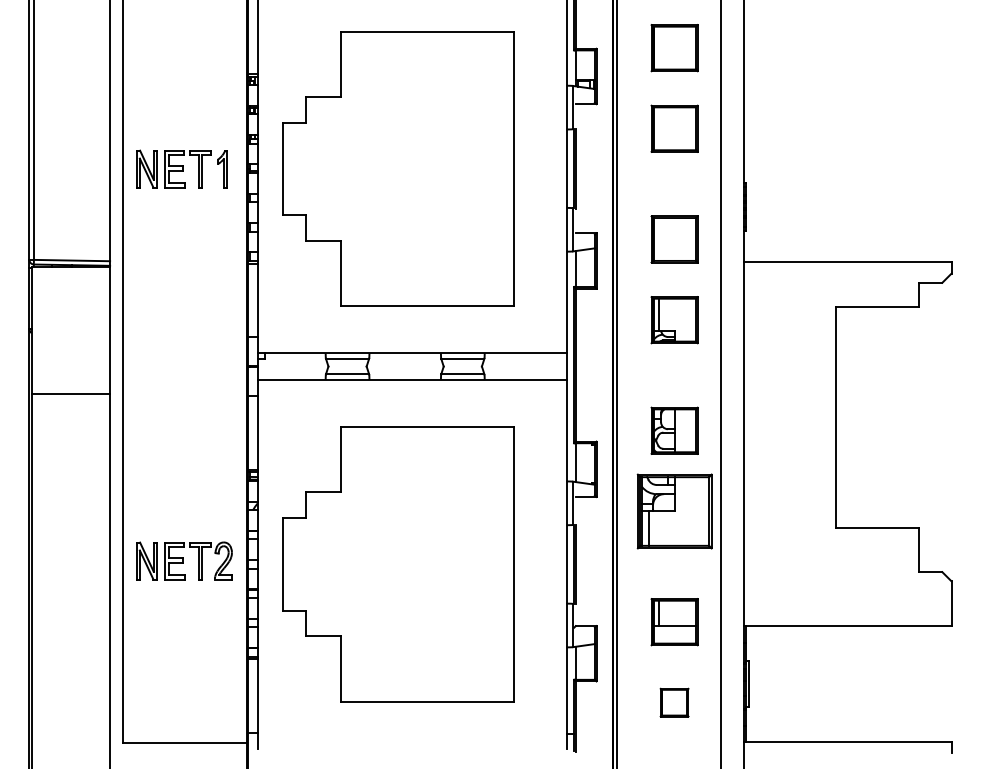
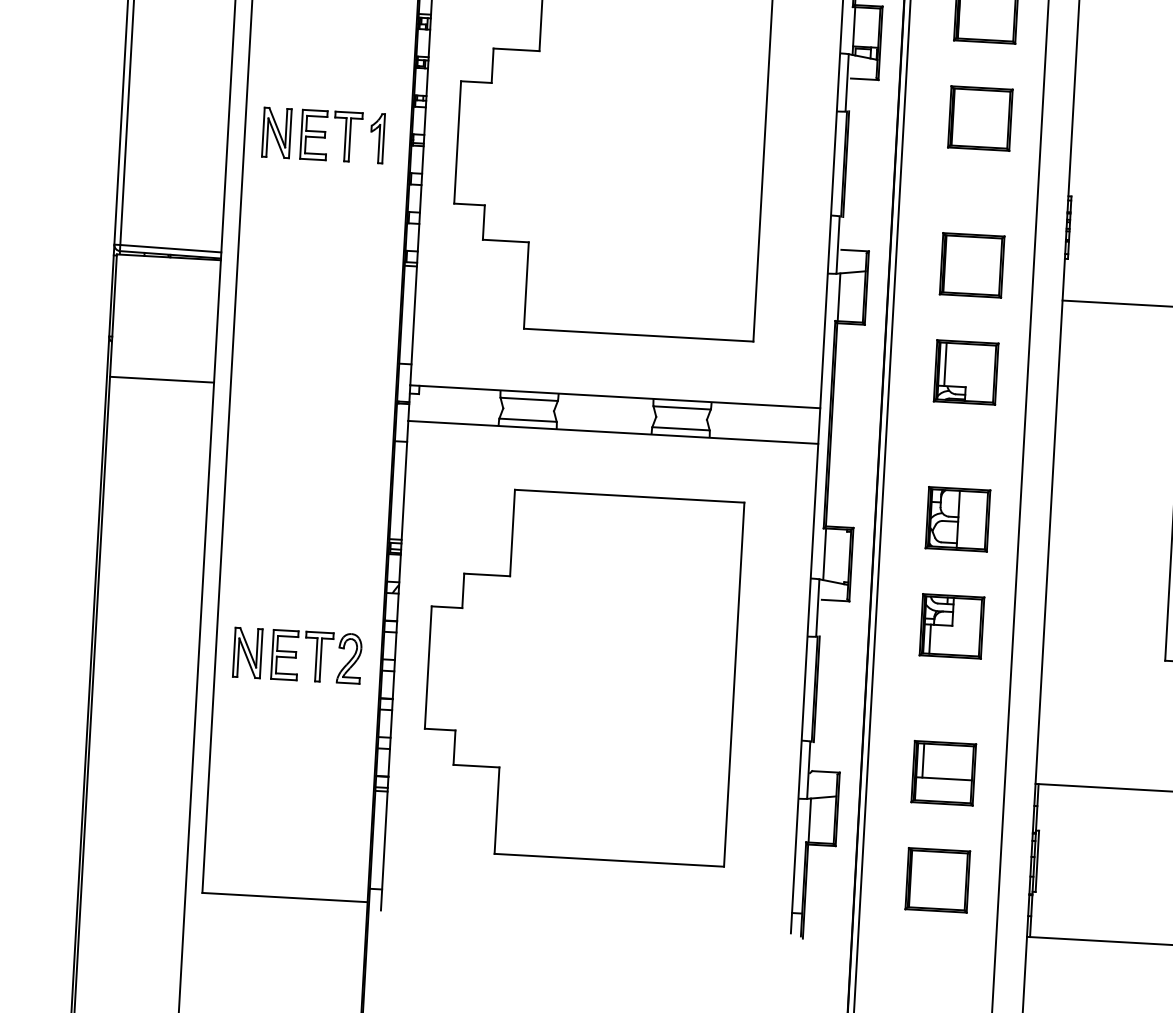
line: (70, 394) -> (161, 379), moved
part: (674, 511) -> (951, 626), size x0.62
part: (674, 702) -> (937, 879), size x1.67

